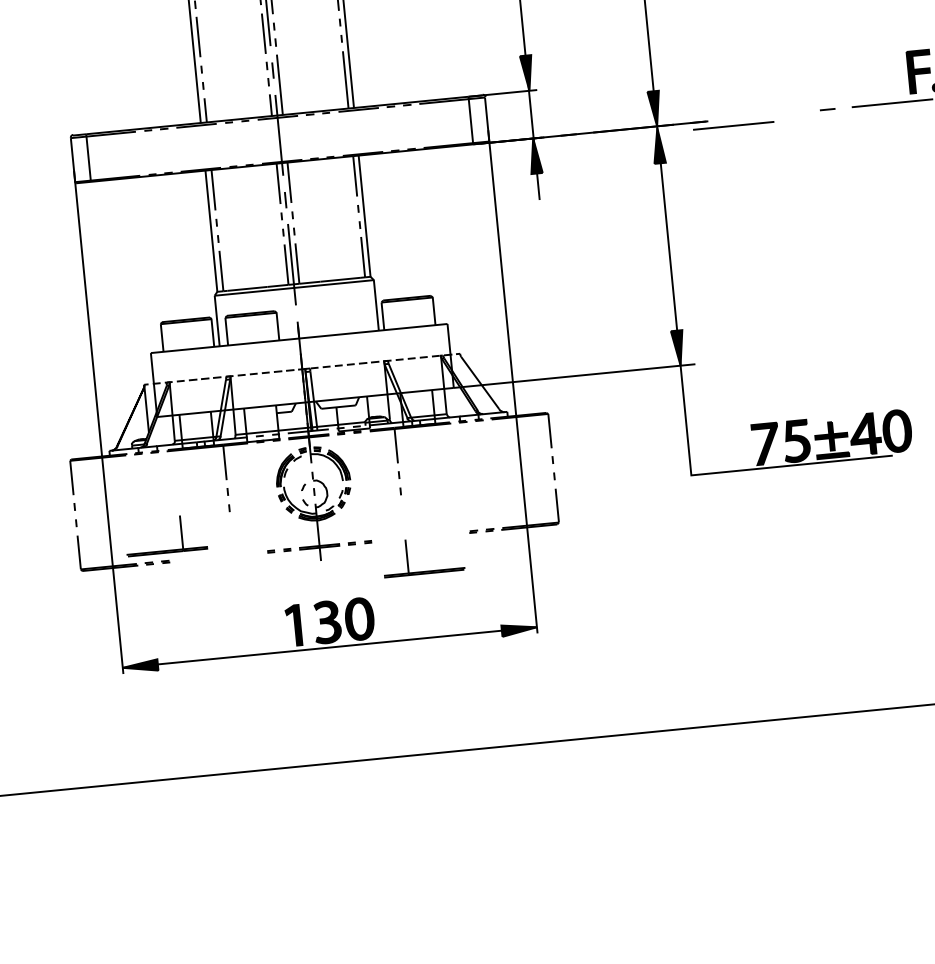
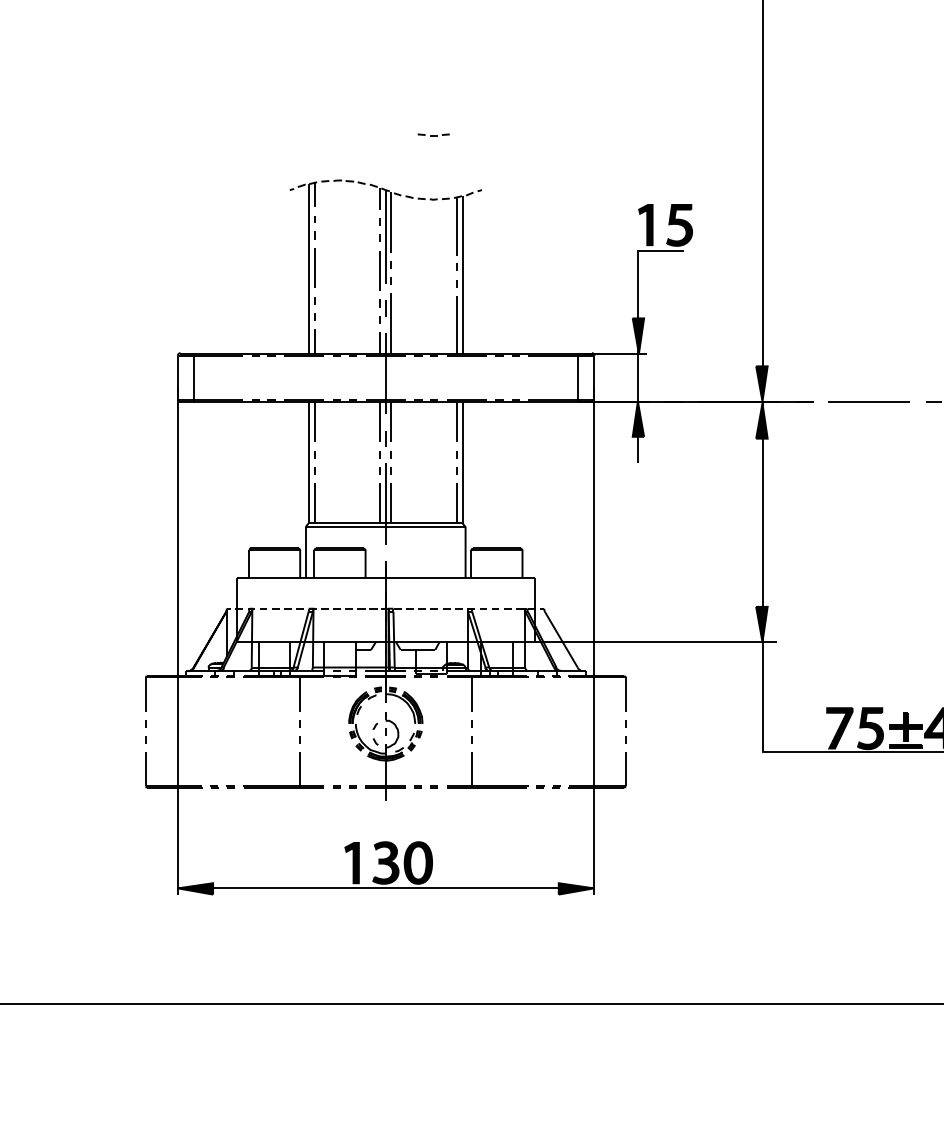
line: (733, 125) -> (868, 401), moved
part: (167, 550) -> (283, 785), moved
part: (408, 557) -> (472, 770), moved

